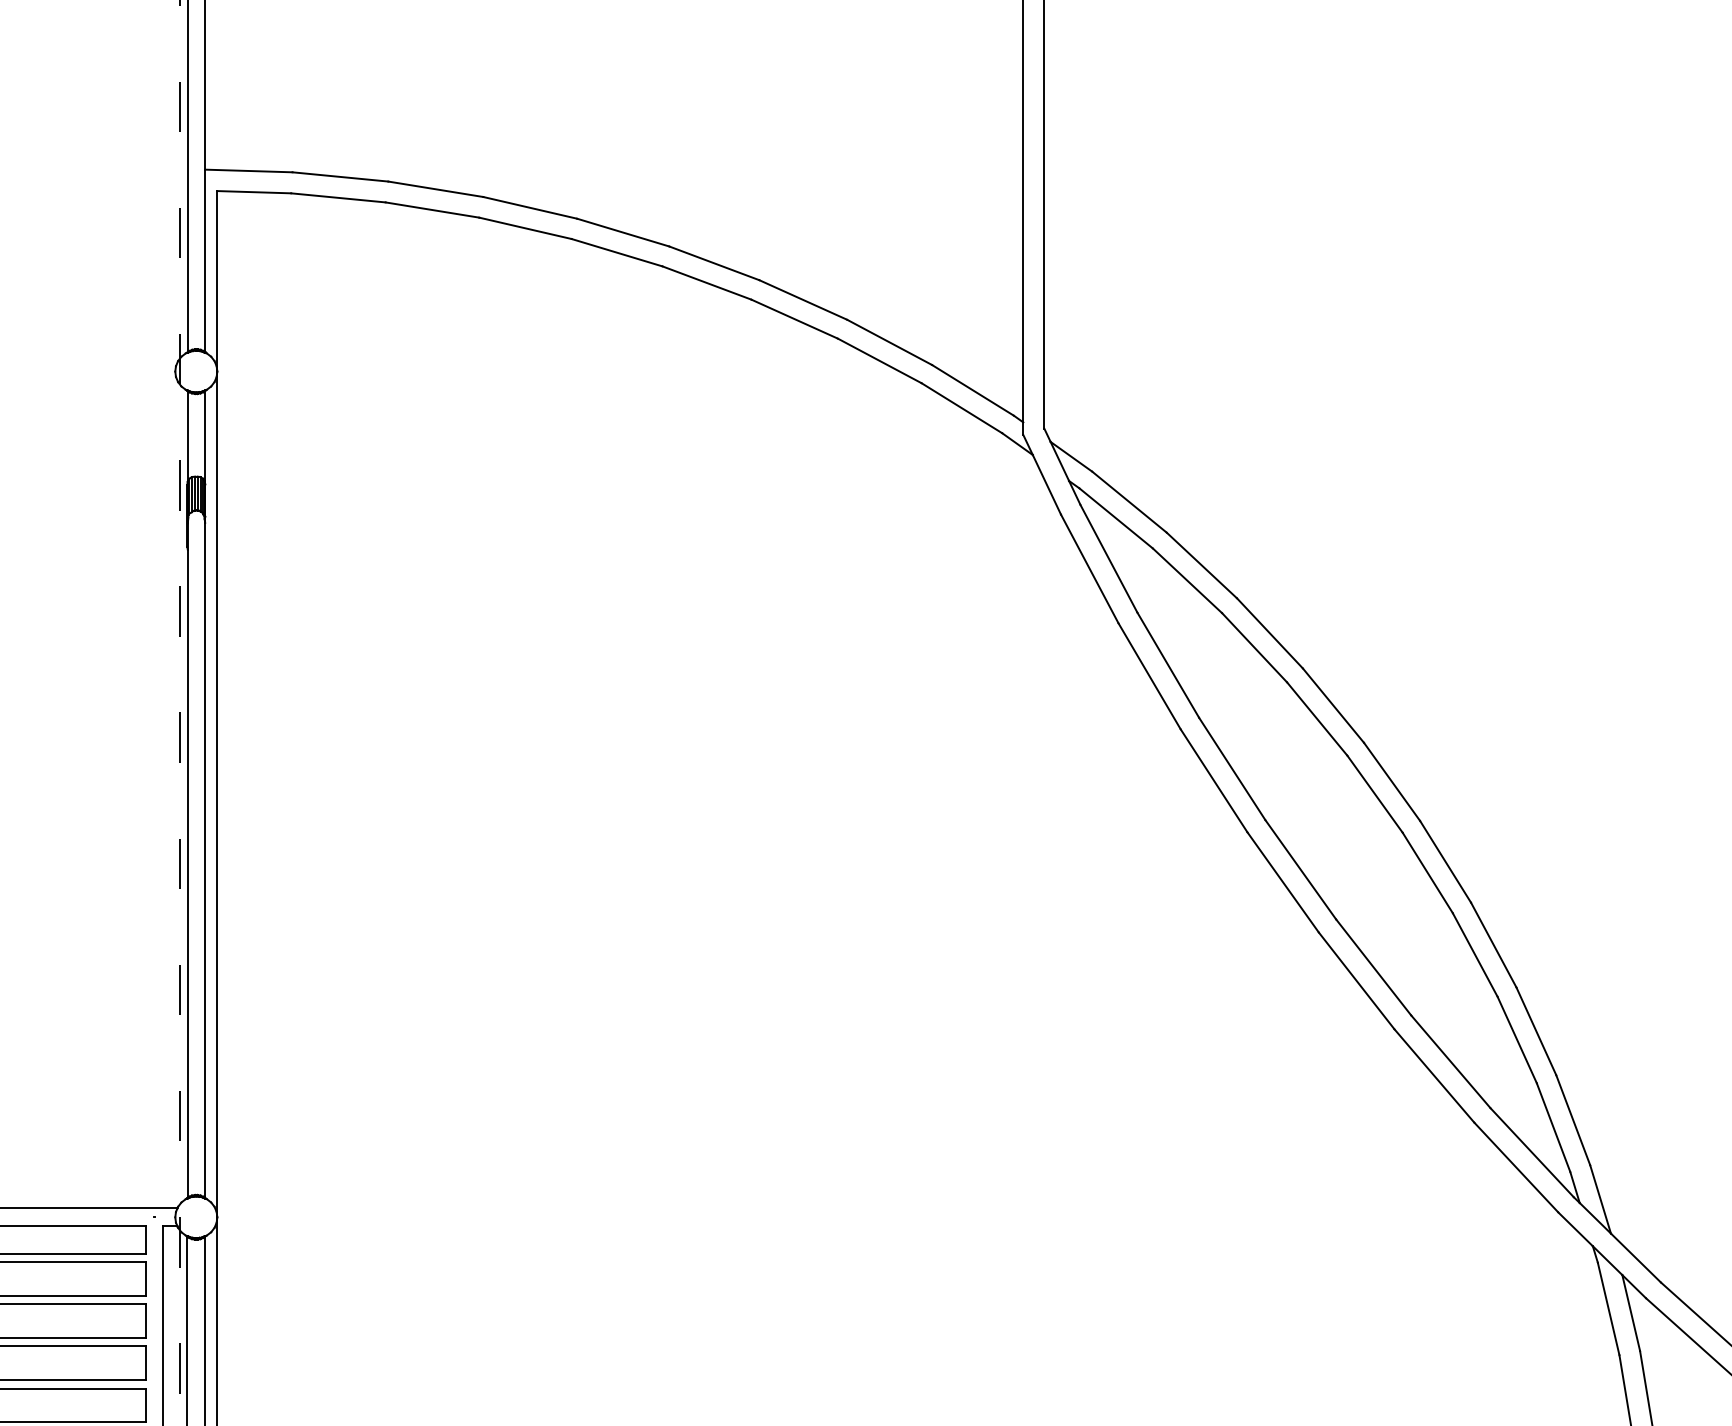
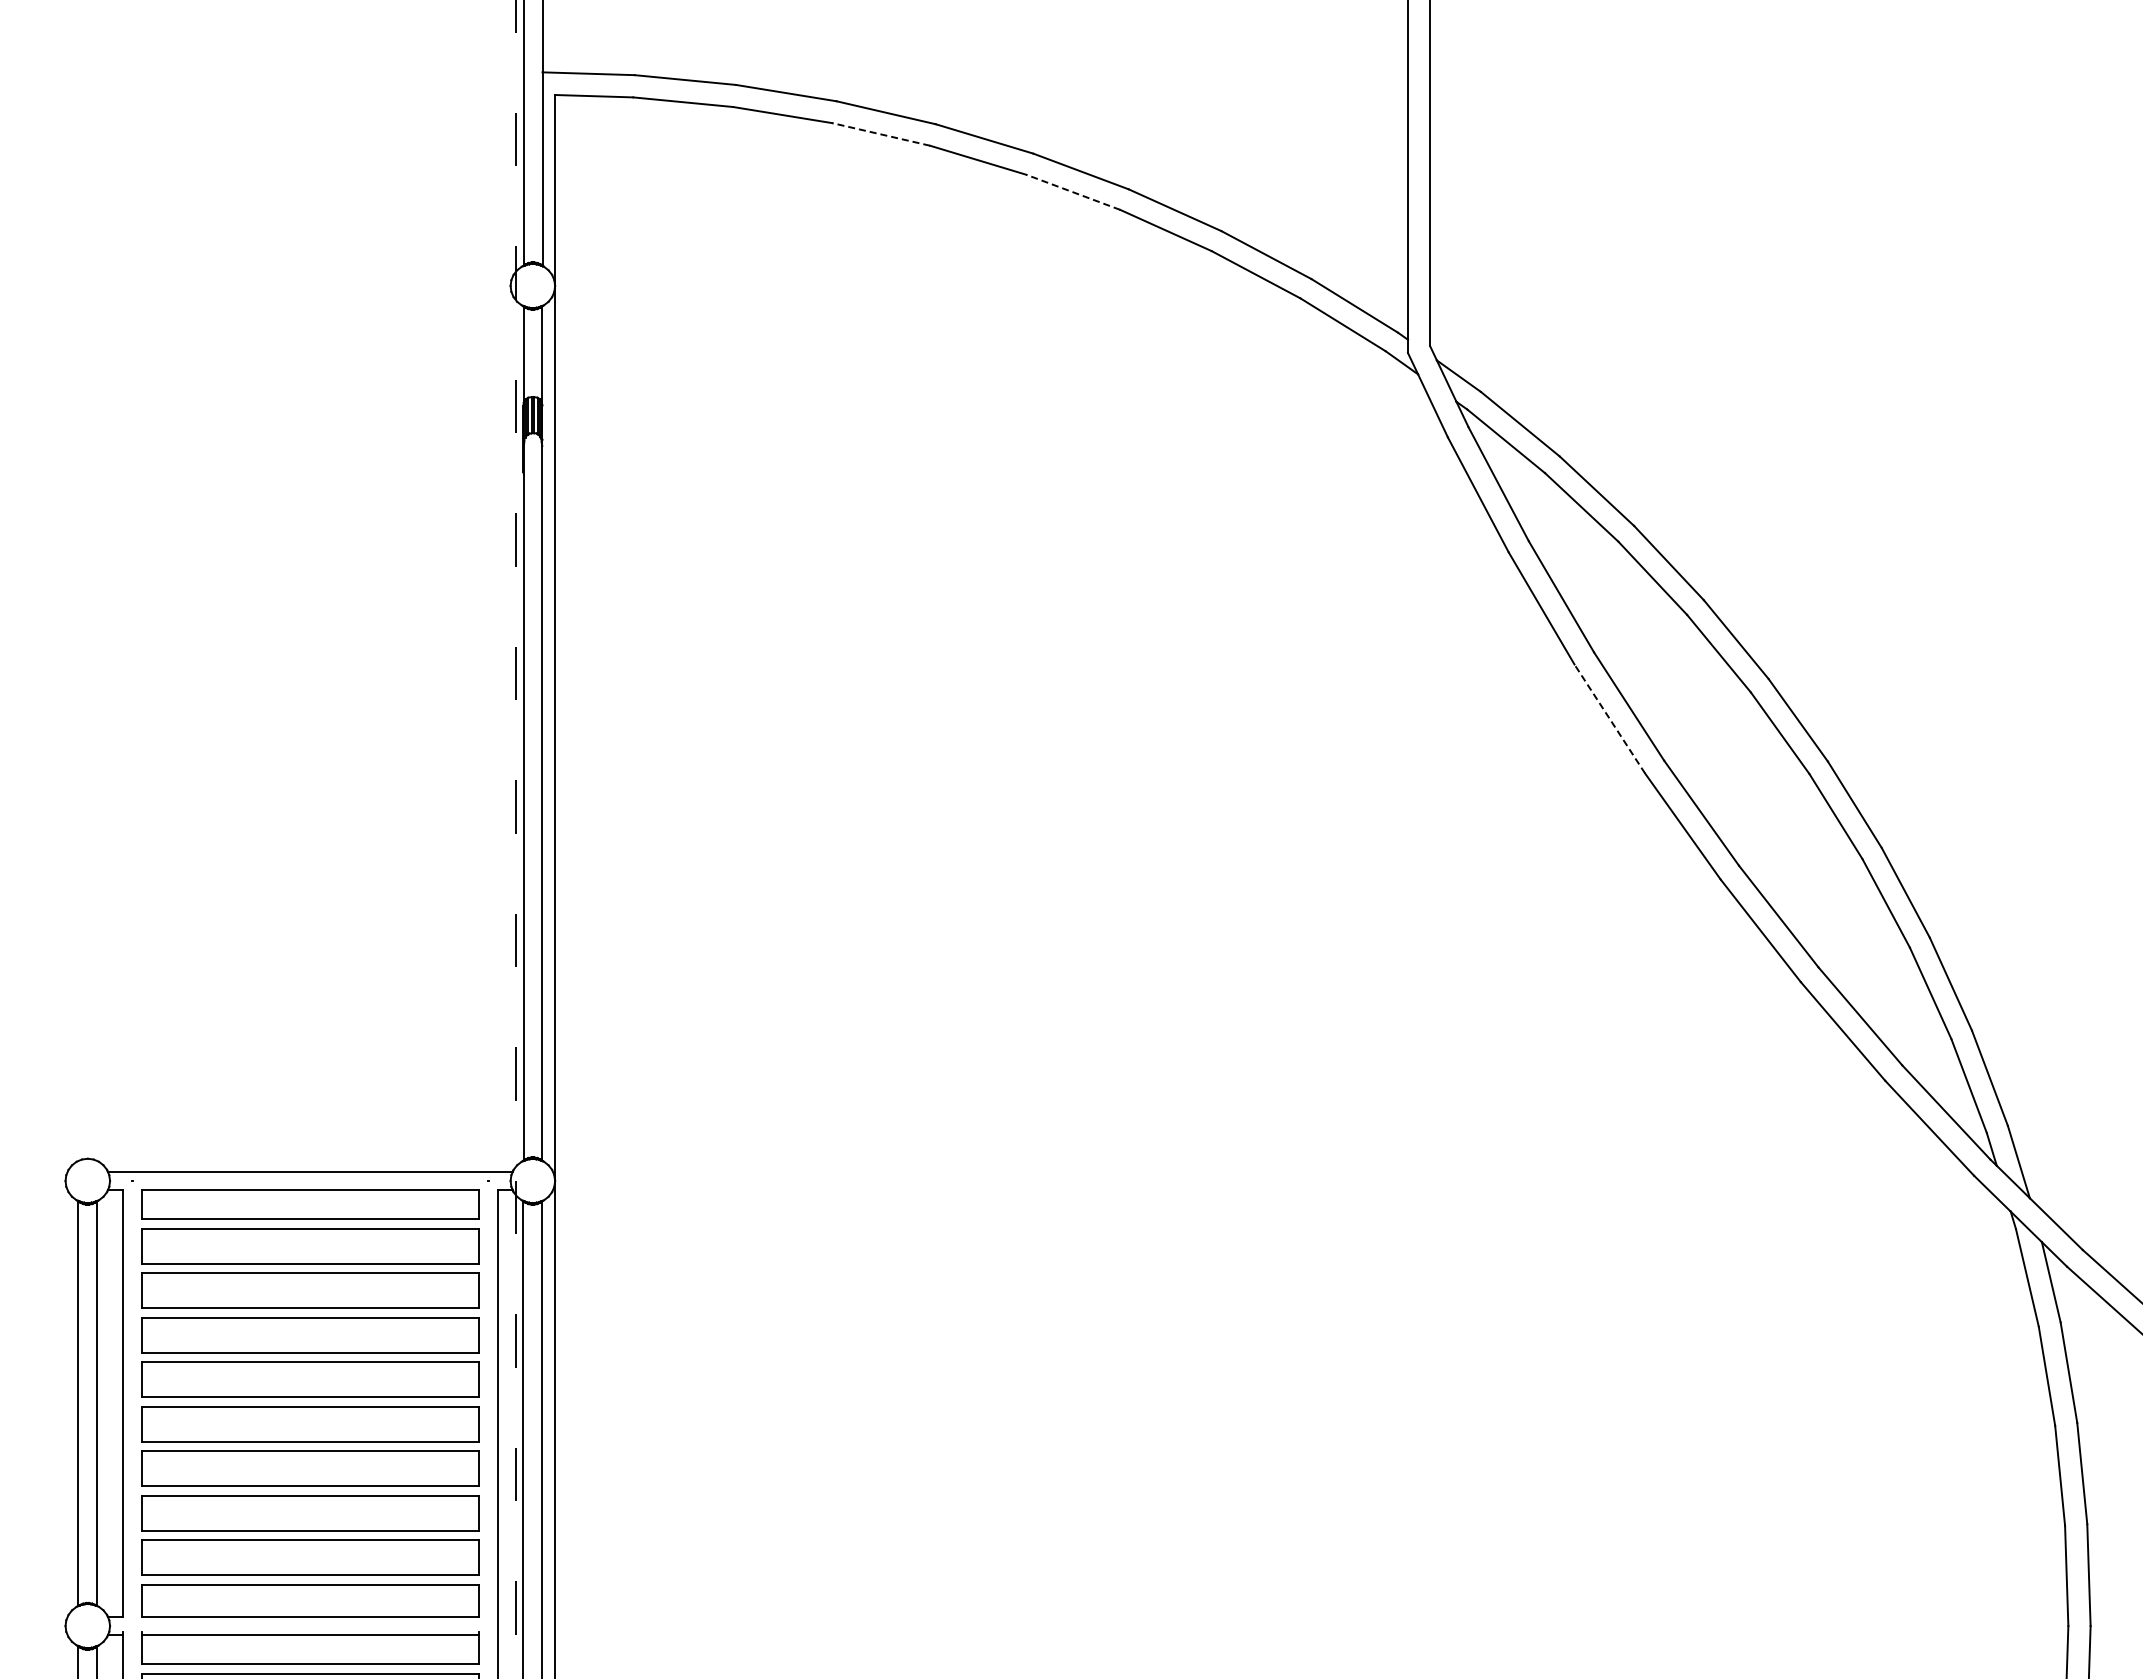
line: (524, 228) -> (880, 134), solid -> dashed
line: (706, 283) -> (1072, 192), solid -> dashed
line: (1213, 780) -> (1609, 718), solid -> dashed

